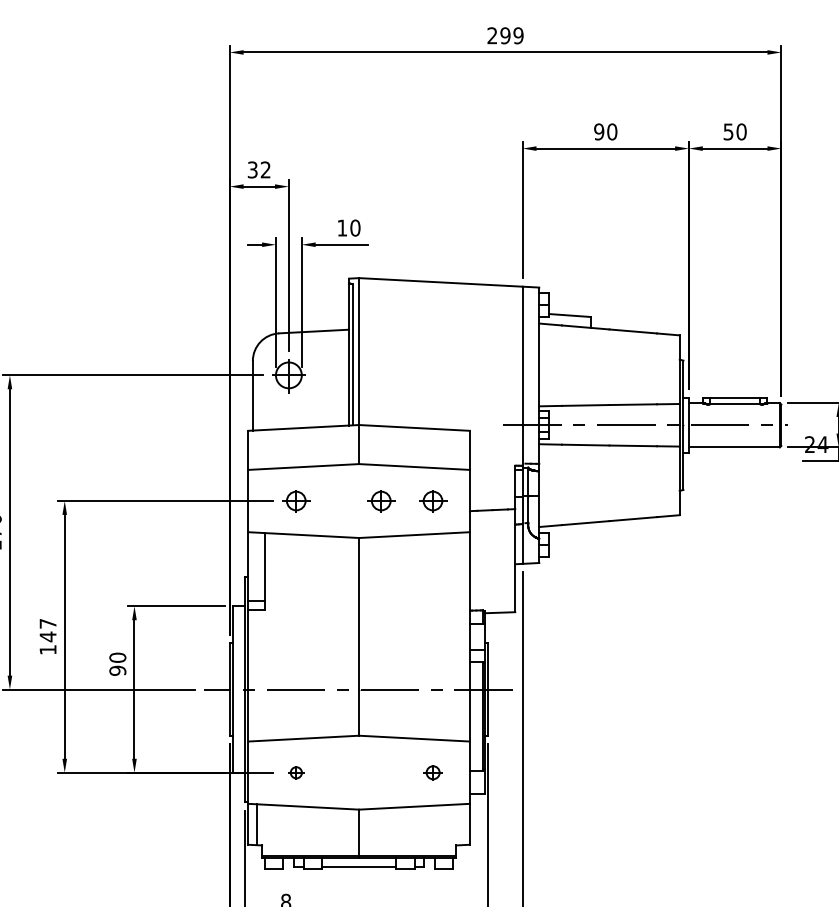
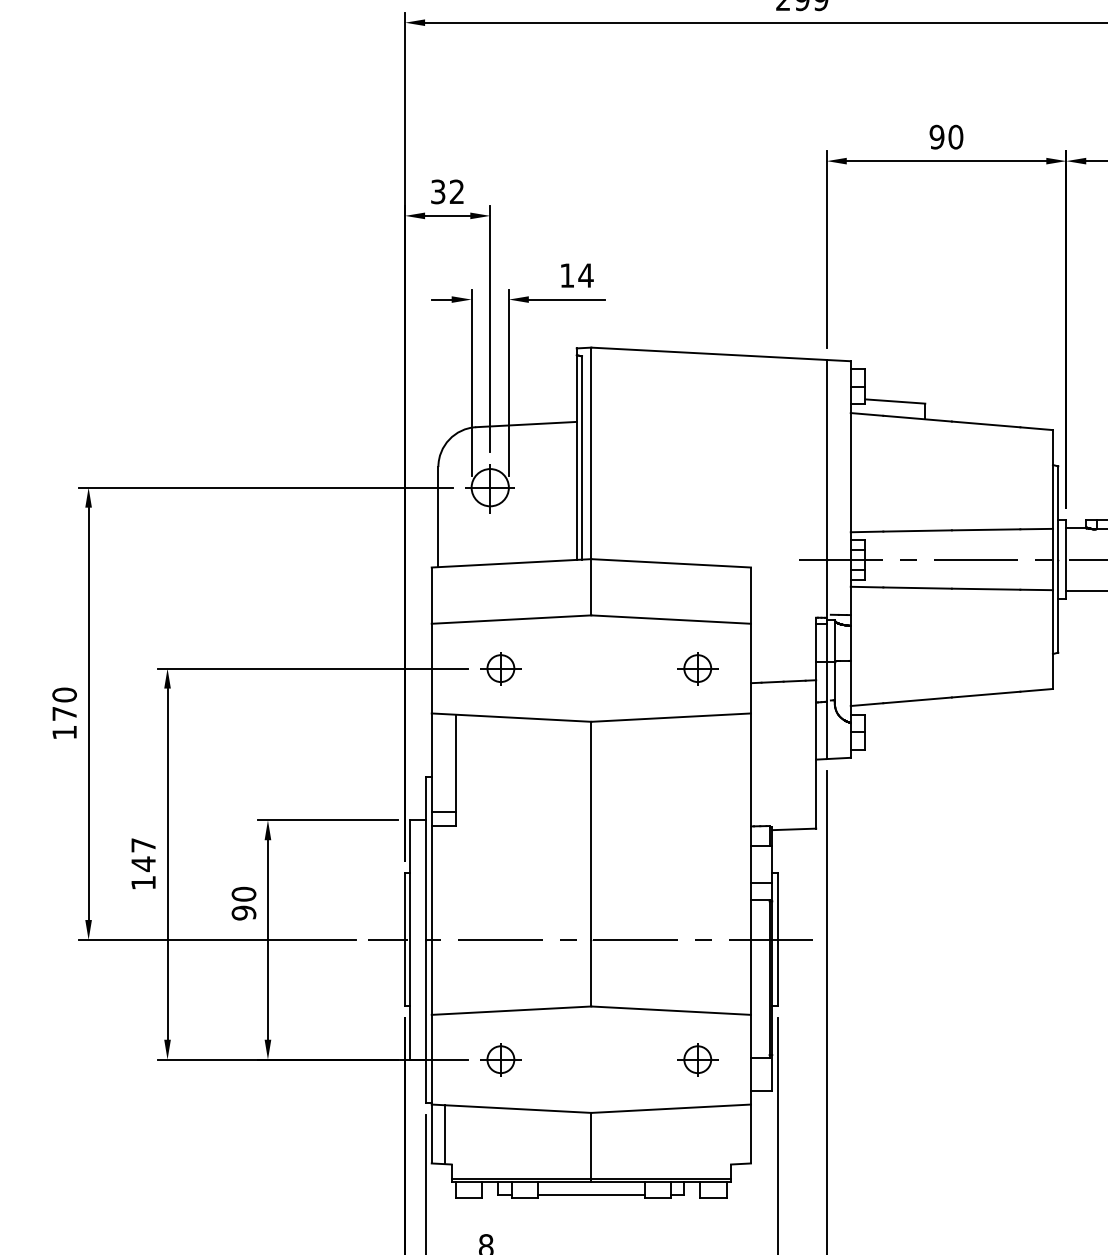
text: (355, 227) -> (586, 274), 10 -> 14
part: (381, 501) -> (623, 669), removed
part: (296, 772) -> (501, 1059), size x1.67
part: (433, 772) -> (698, 1059), size x1.43

